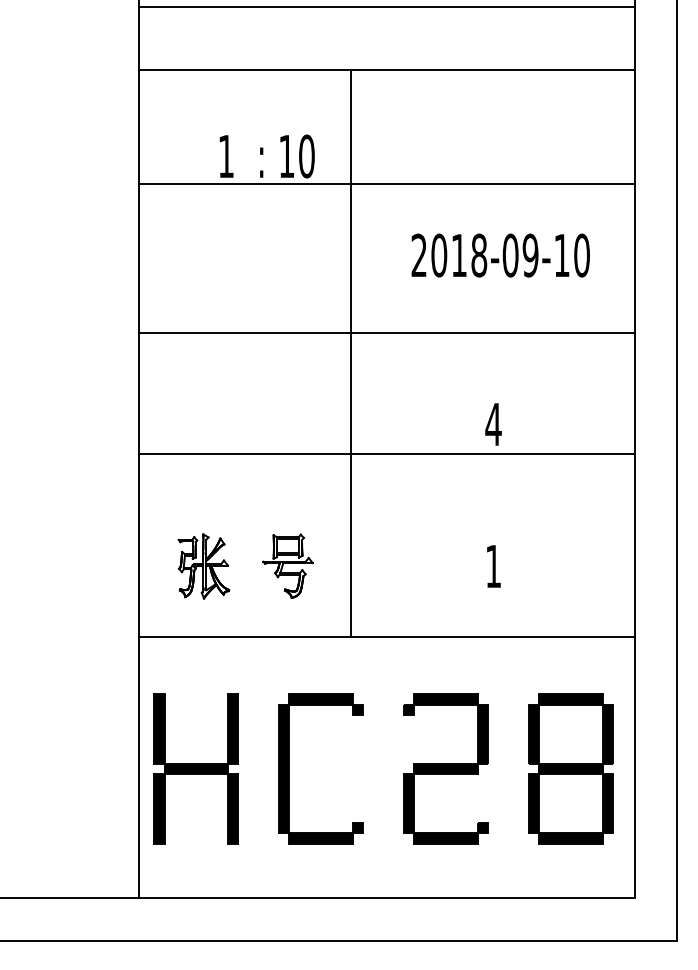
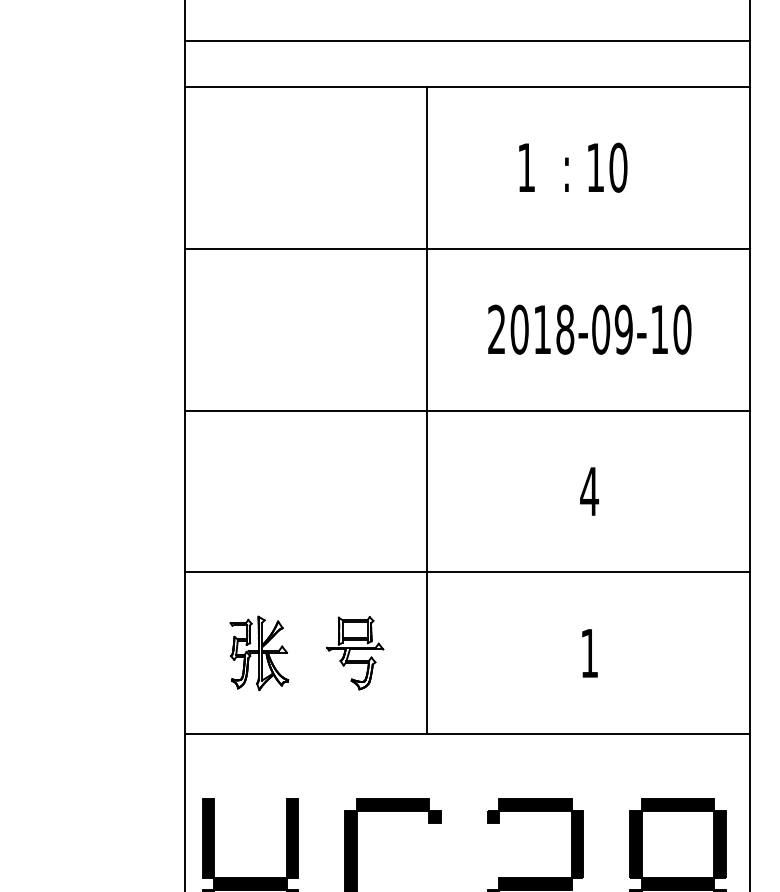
line: (386, 7) -> (467, 41), moved
text: (266, 156) -> (572, 167), moved
line: (386, 183) -> (467, 248), moved
text: (500, 255) -> (589, 329), moved
line: (386, 332) -> (467, 410), moved
line: (386, 454) -> (467, 572), moved

